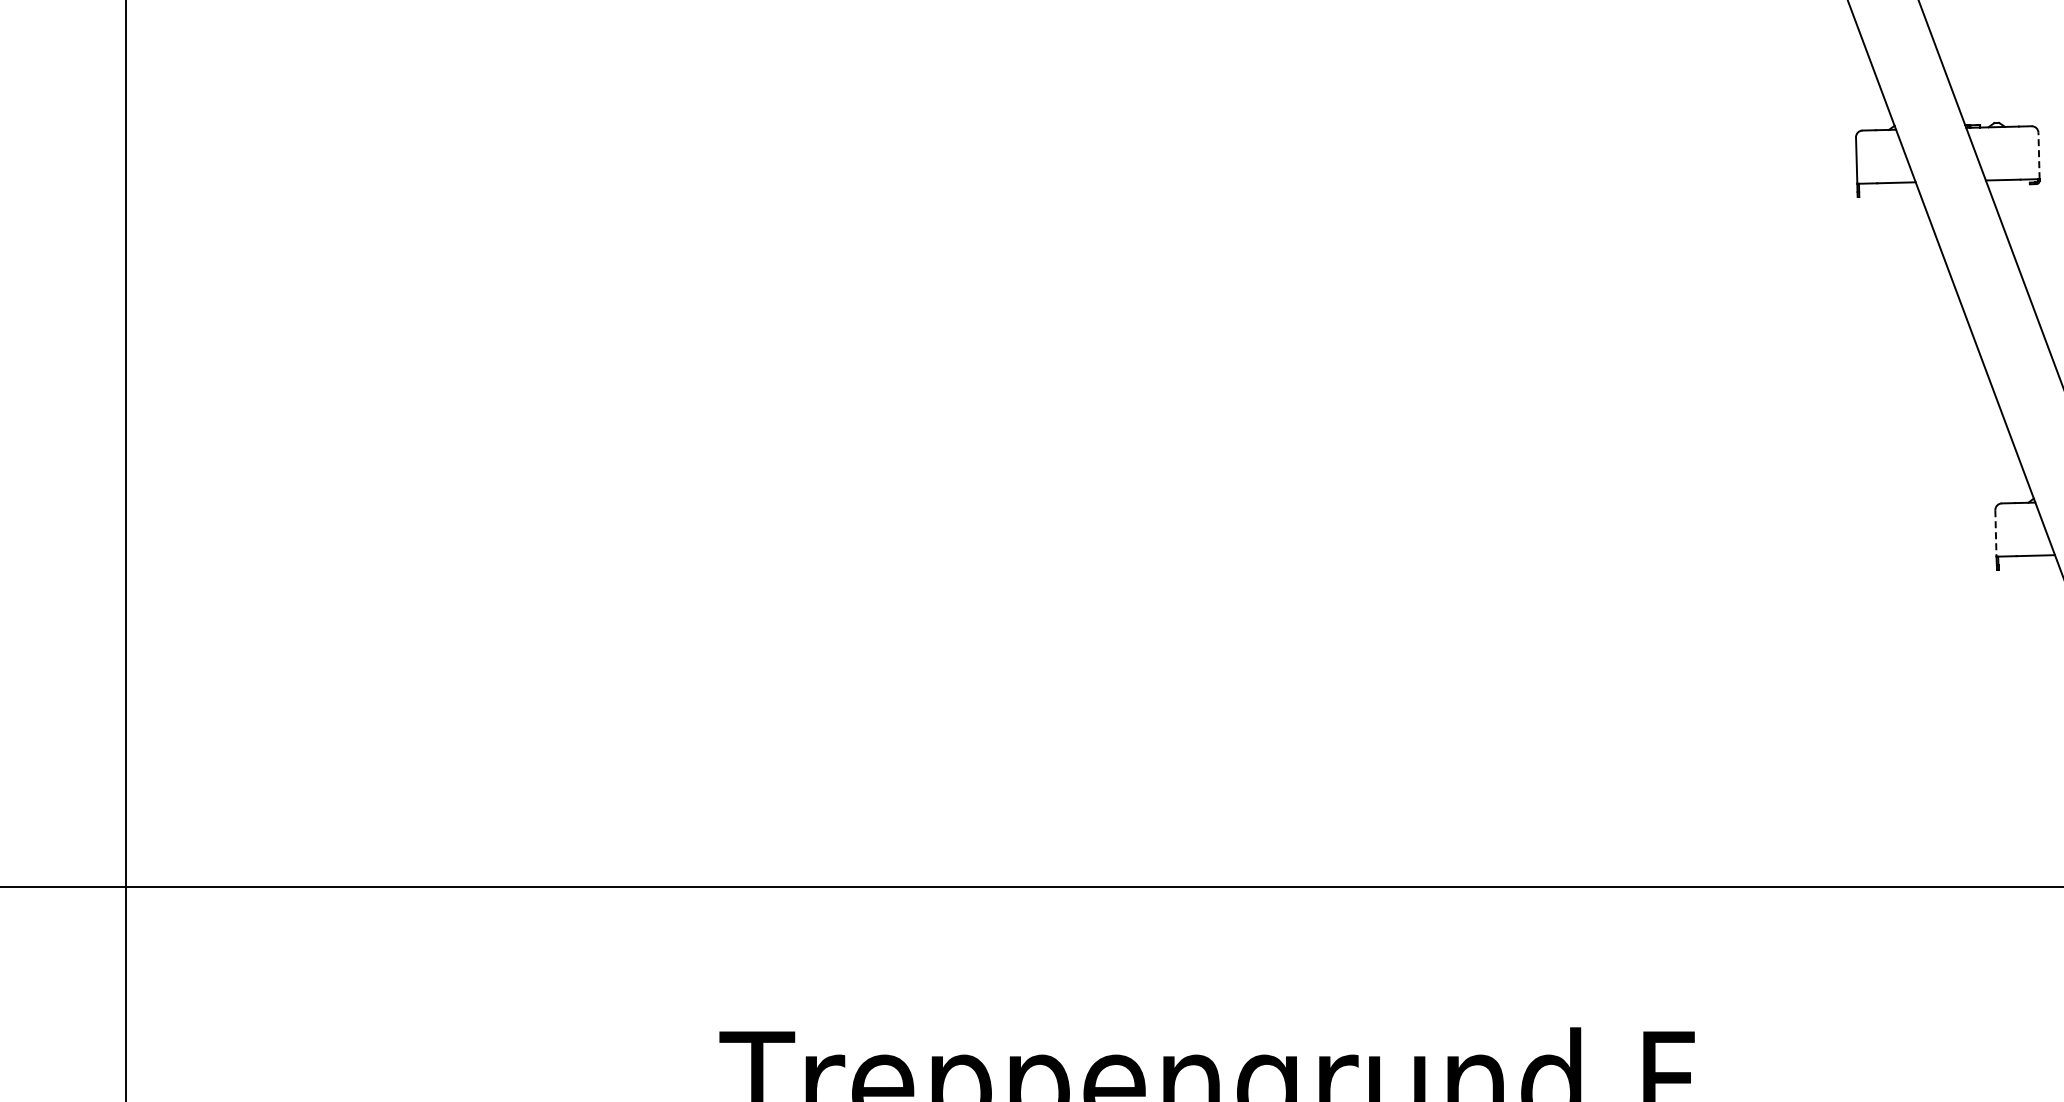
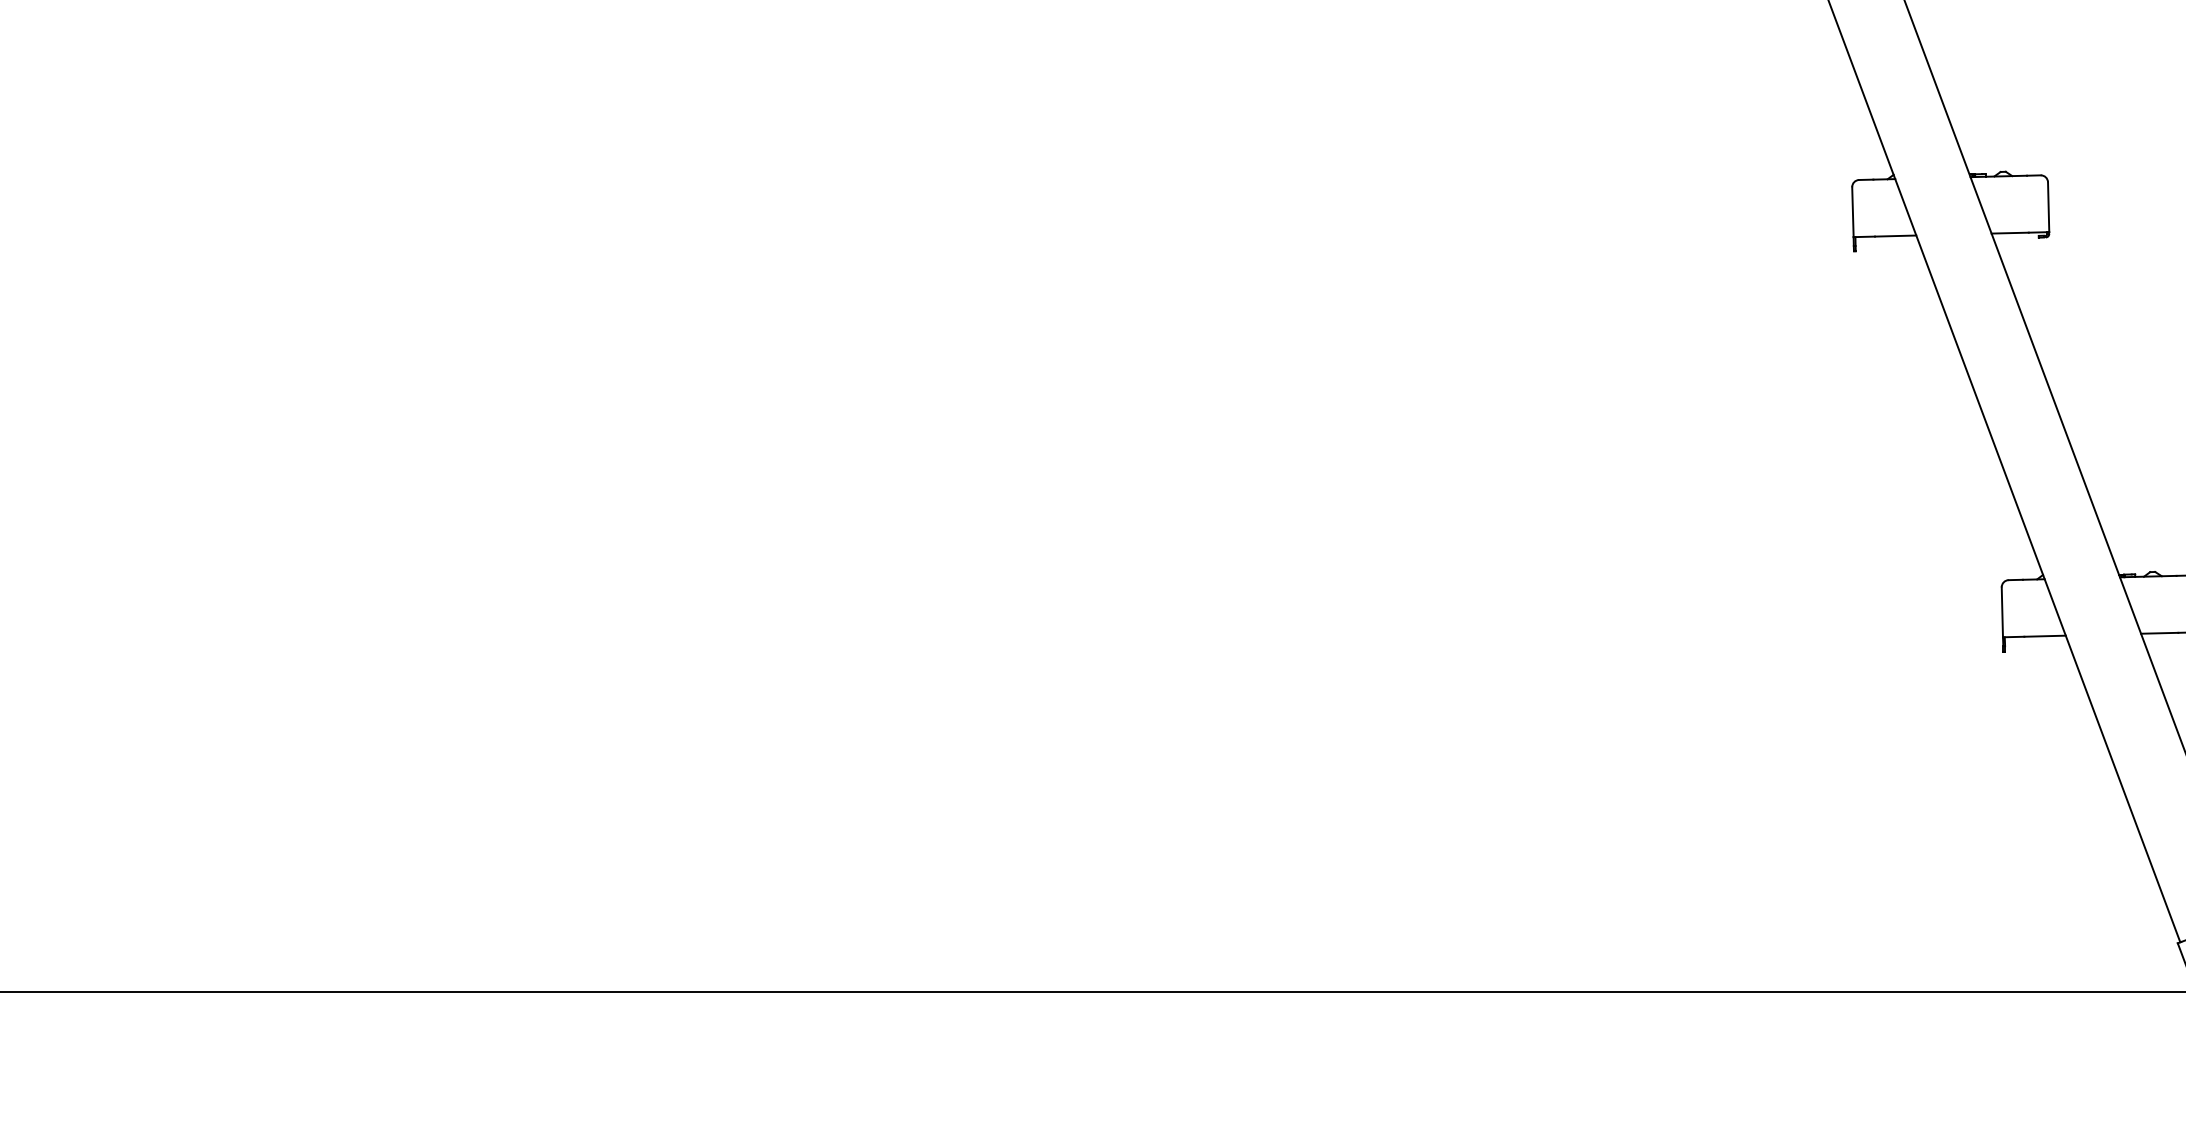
line: (2039, 155) -> (2049, 206), dashed -> solid
line: (1995, 533) -> (2001, 612), dashed -> solid

